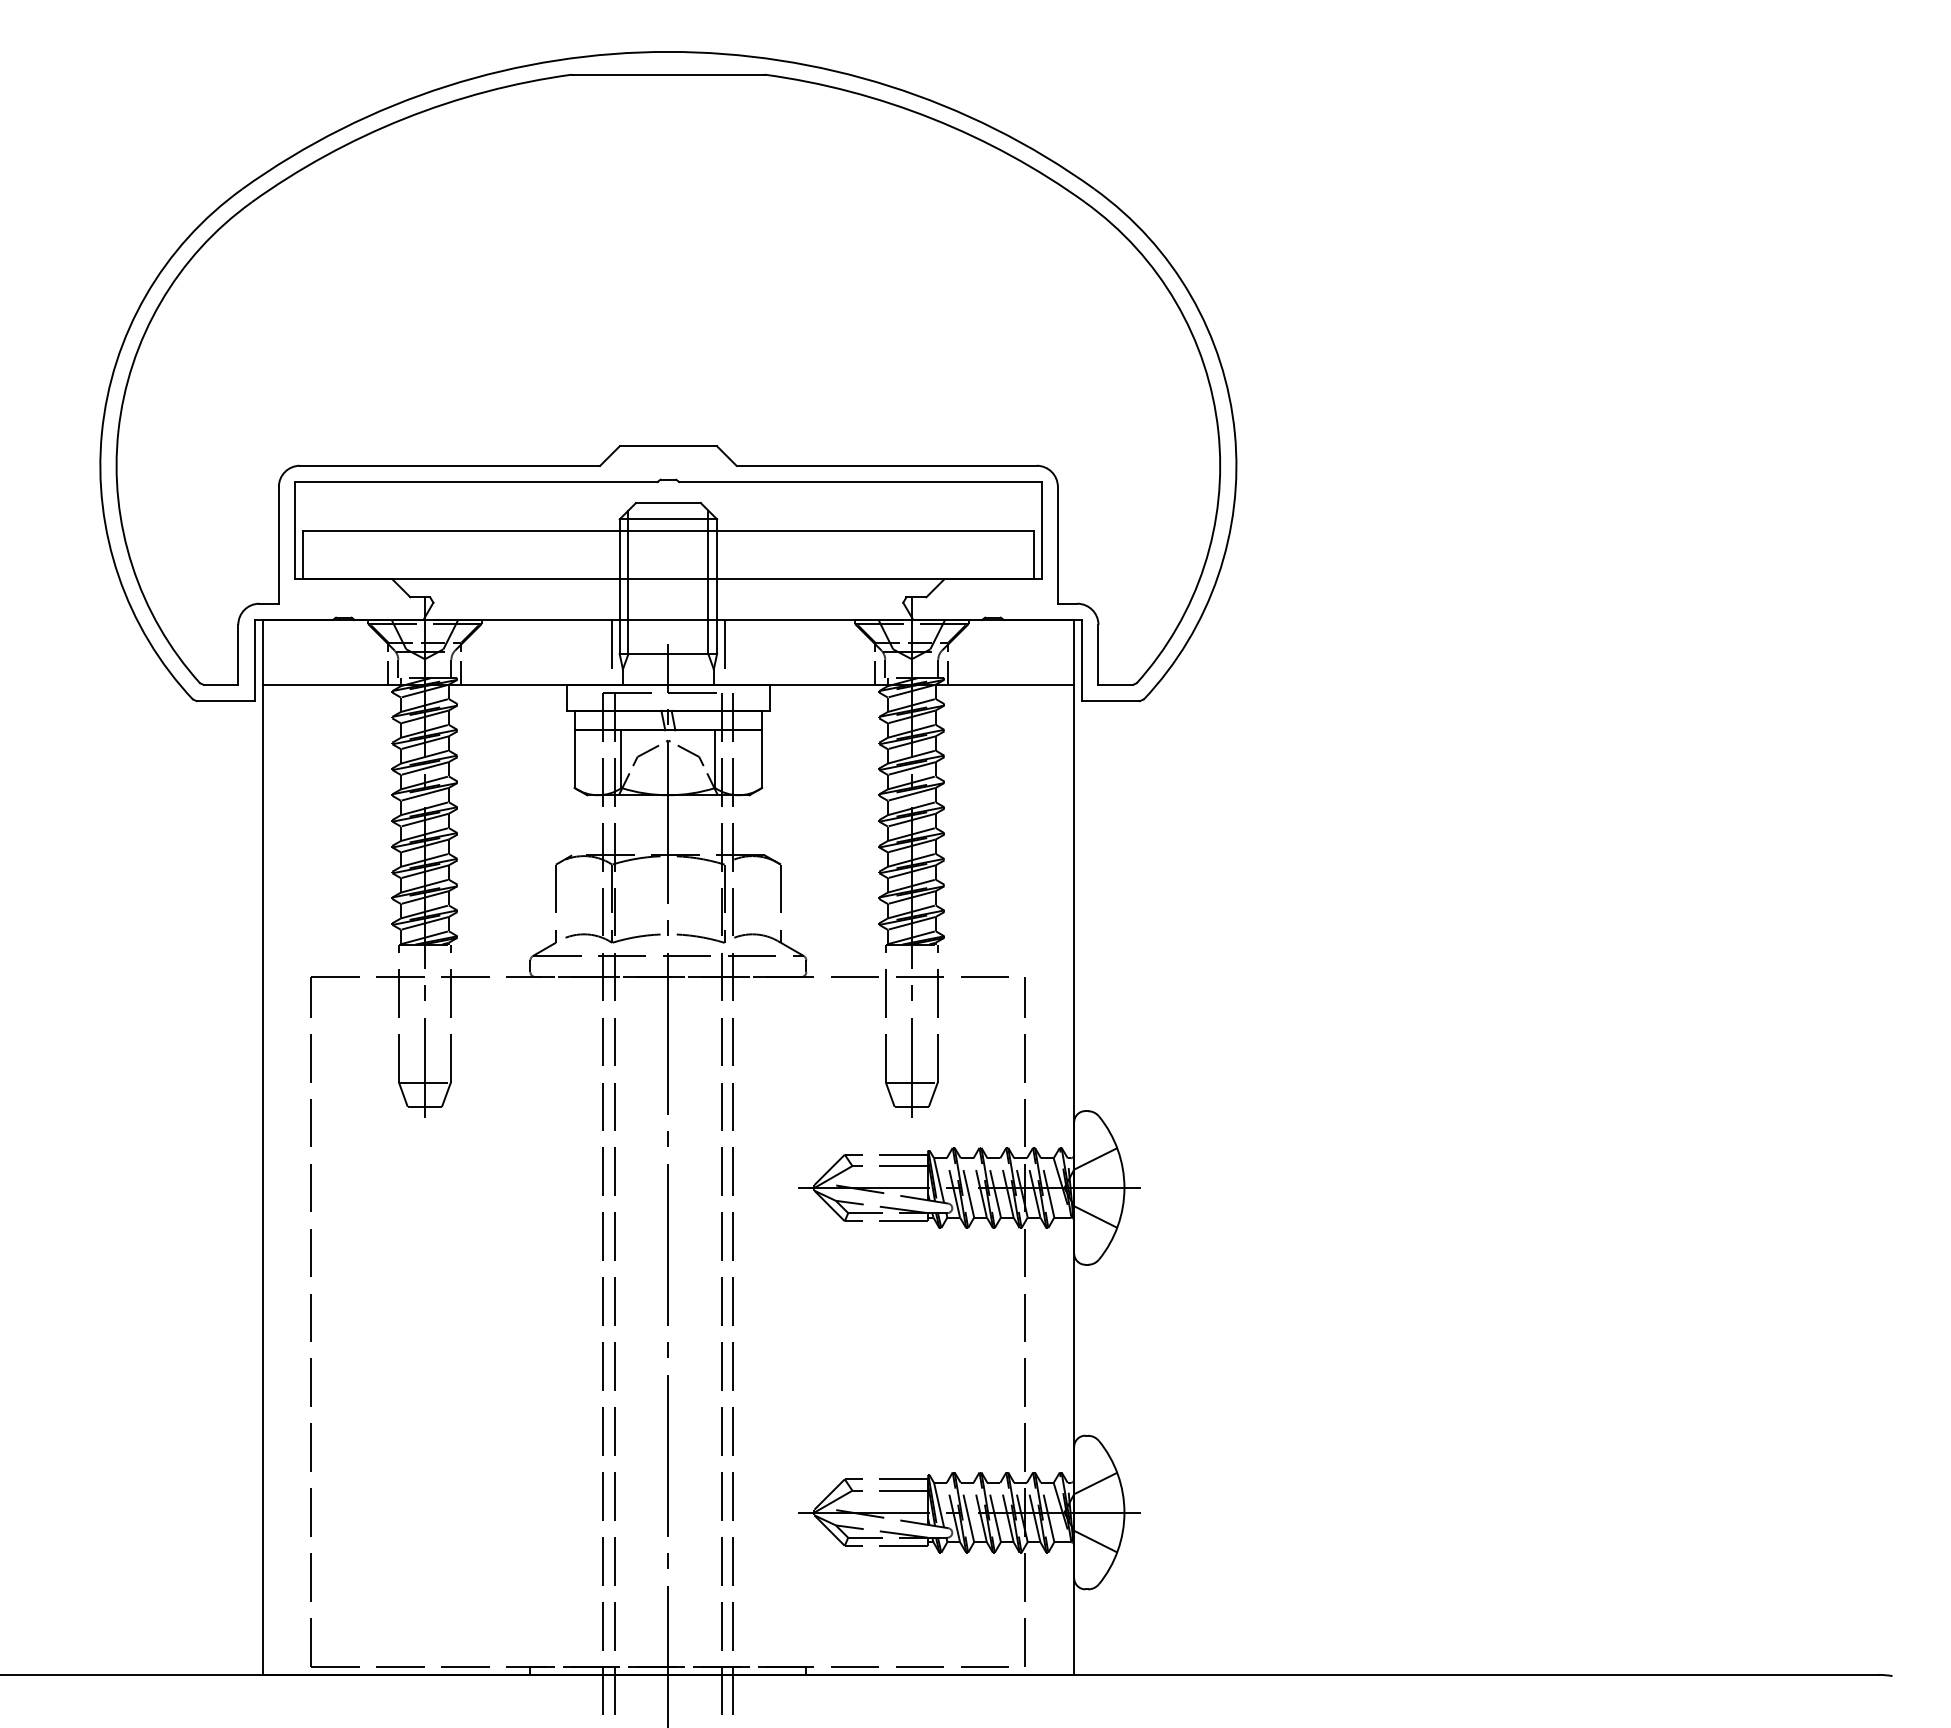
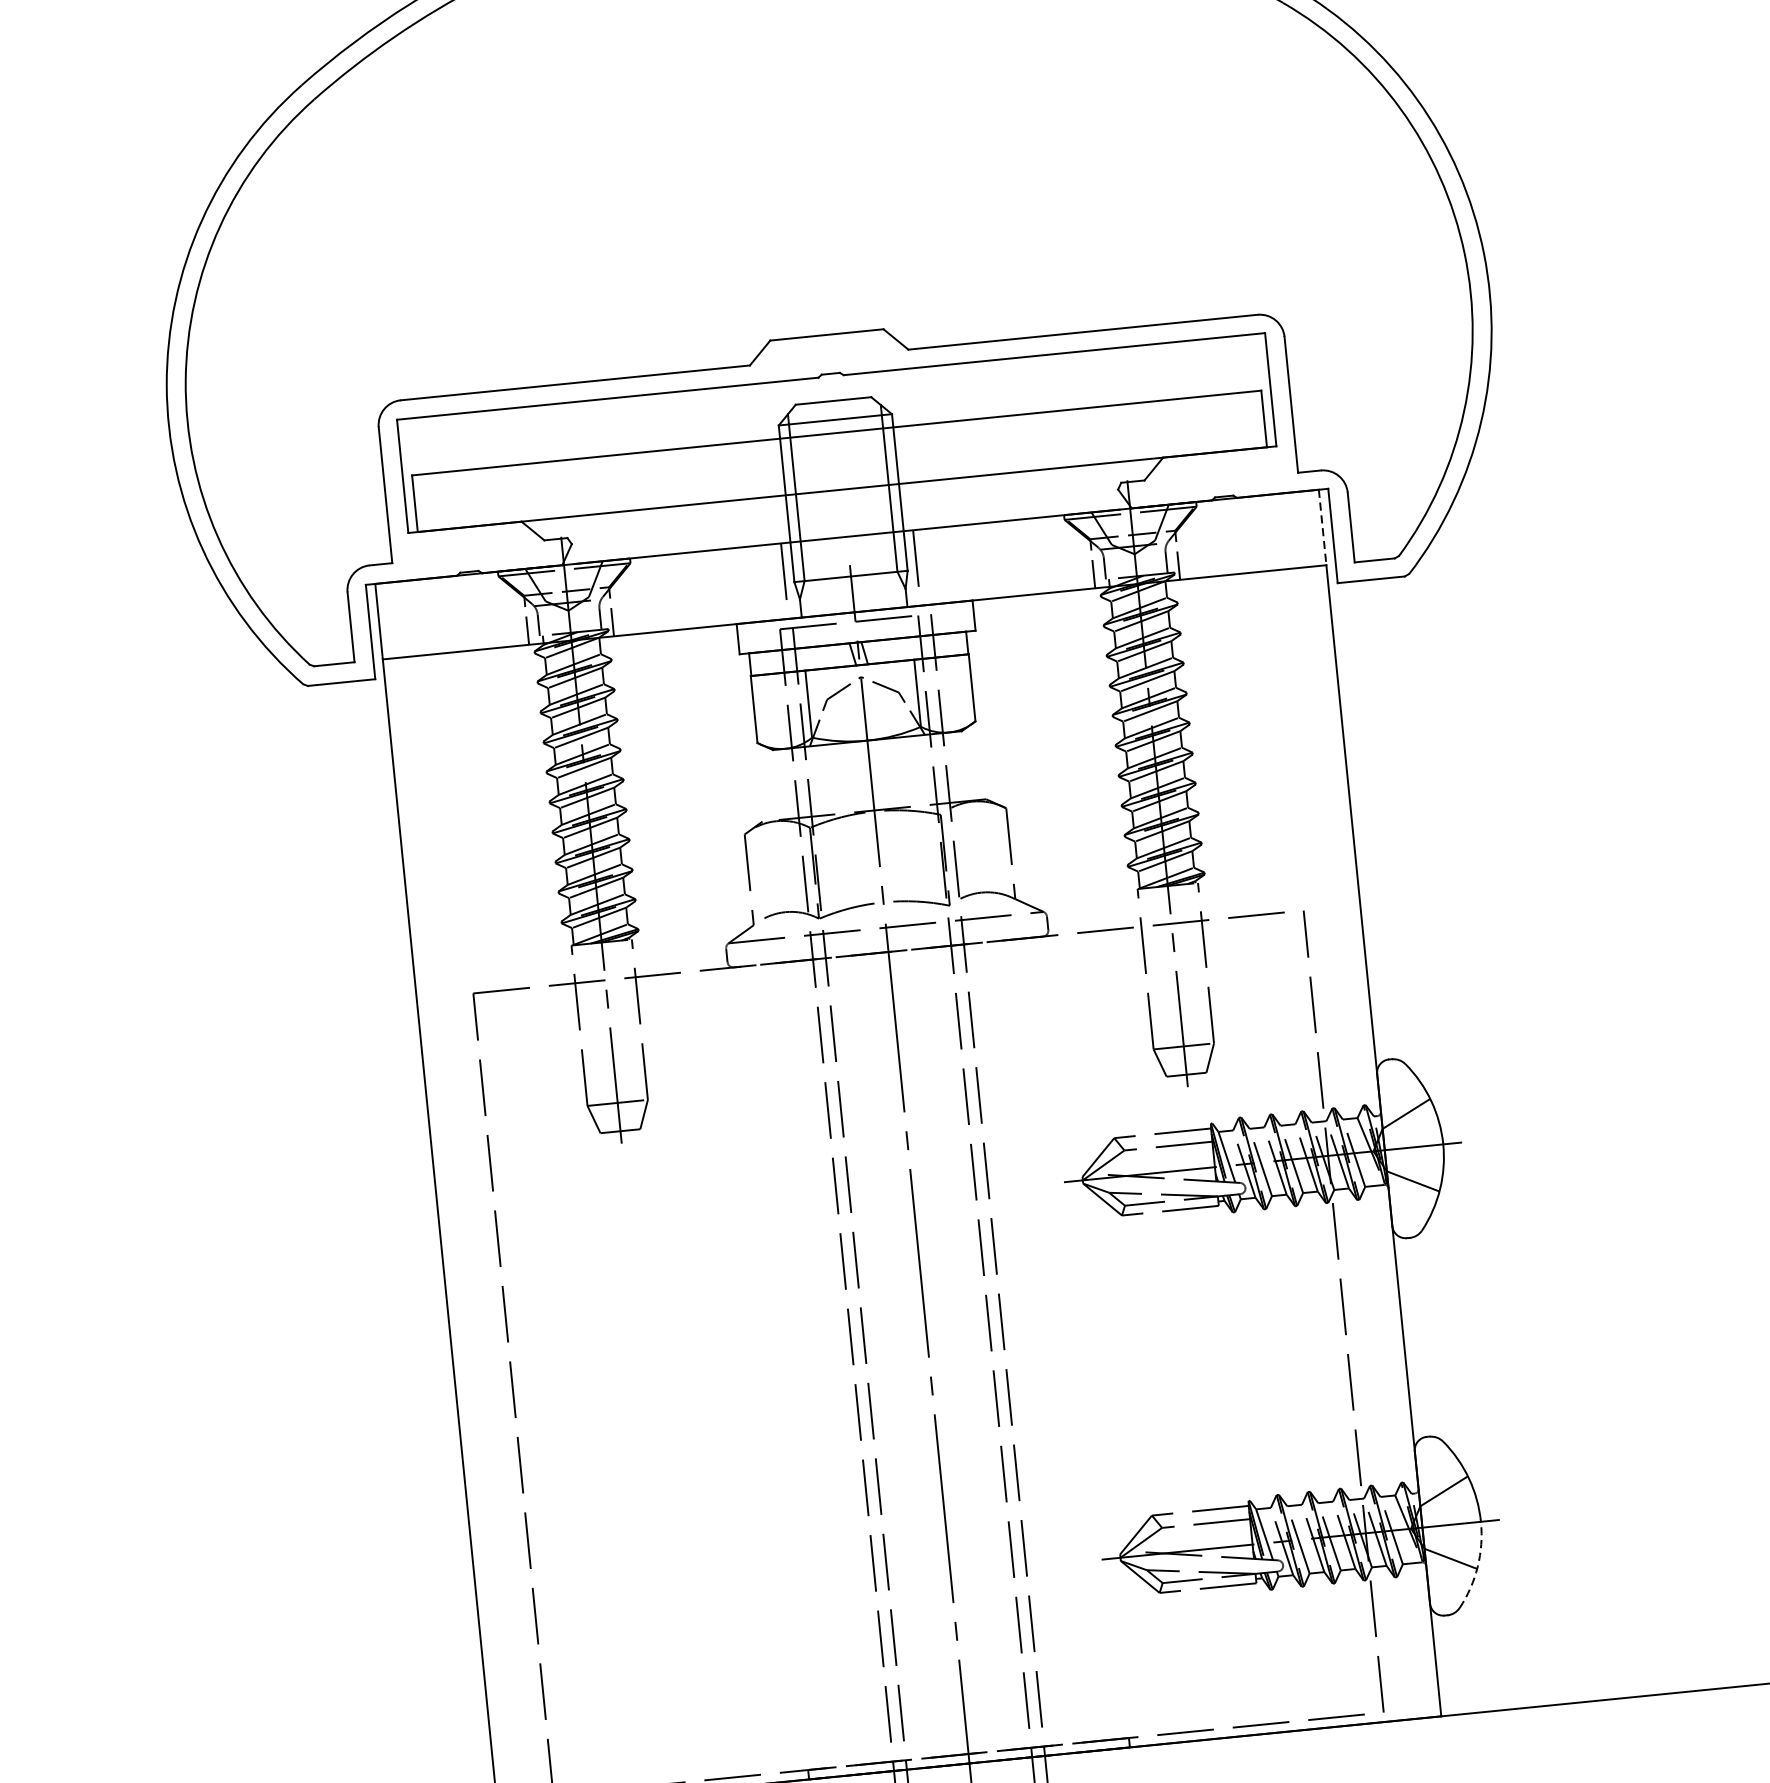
line: (1074, 652) -> (1323, 527), solid -> dashed
arc: (1117, 1550) -> (1477, 1566), solid -> dashed

